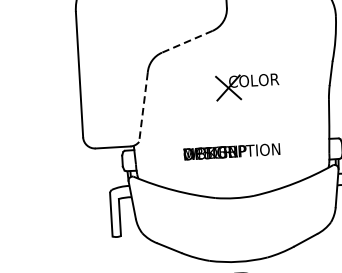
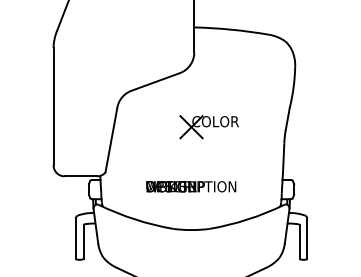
line: (187, 42) -> (155, 82), dashed -> solid
line: (143, 108) -> (111, 141), dashed -> solid

